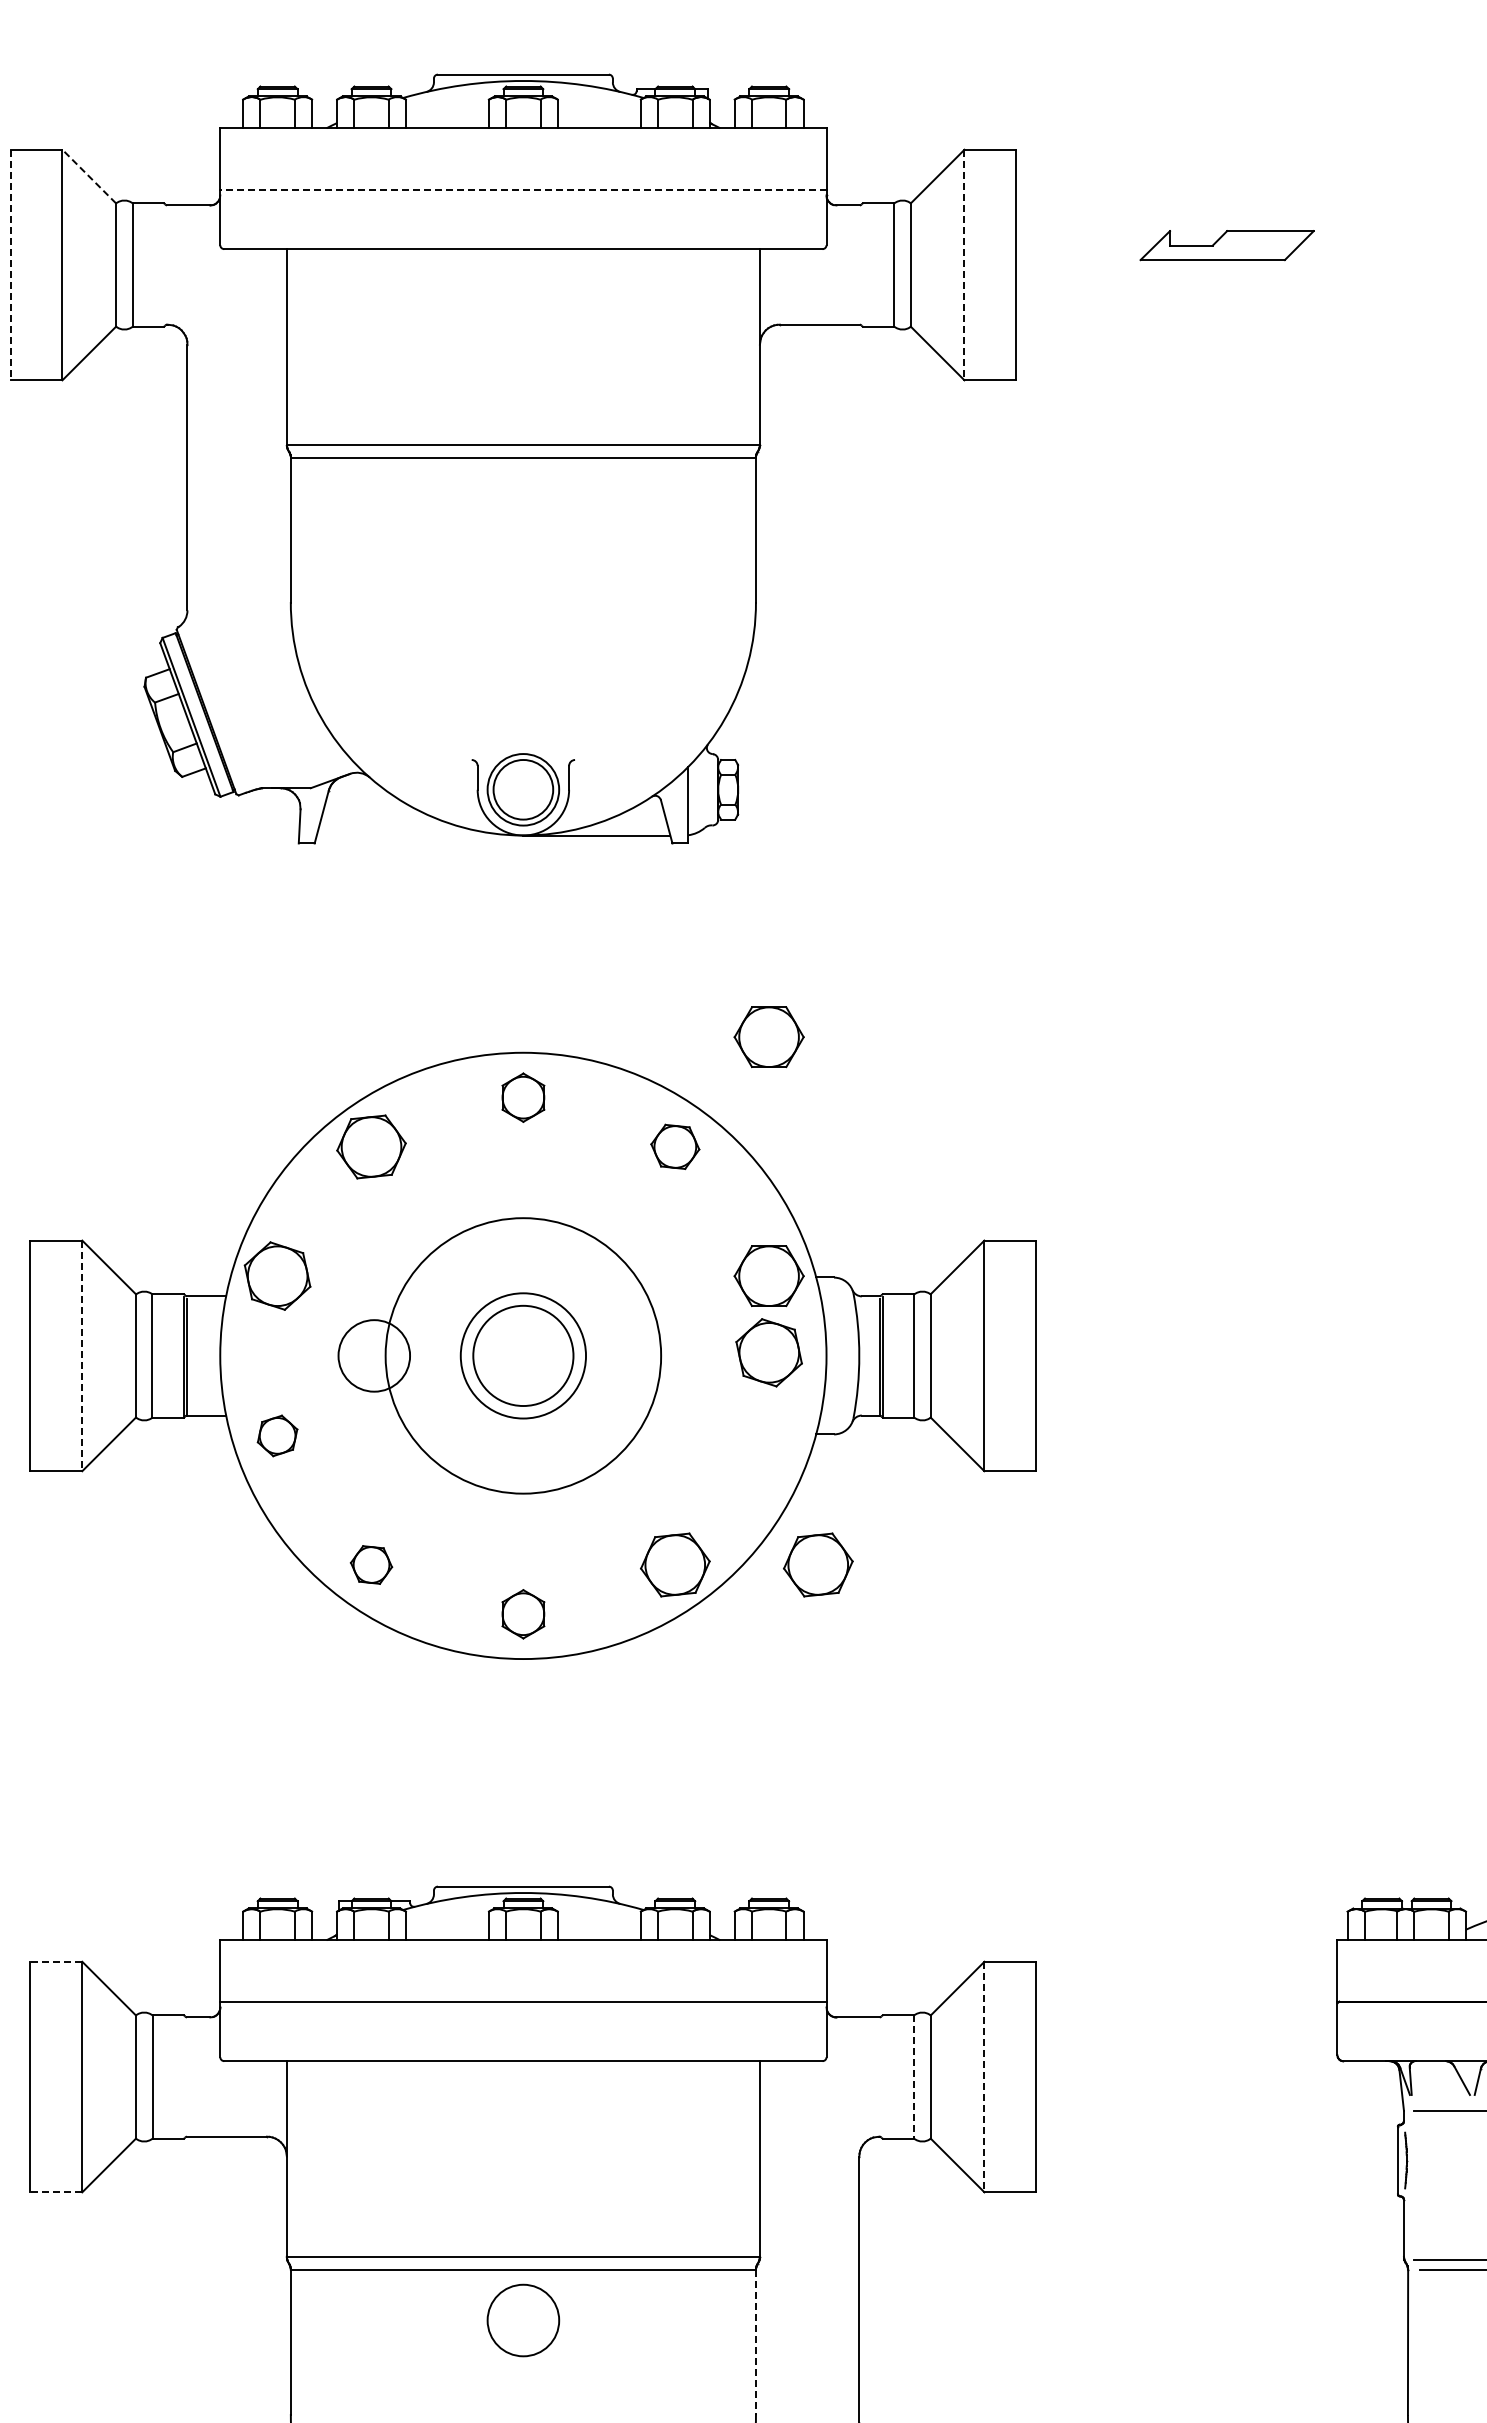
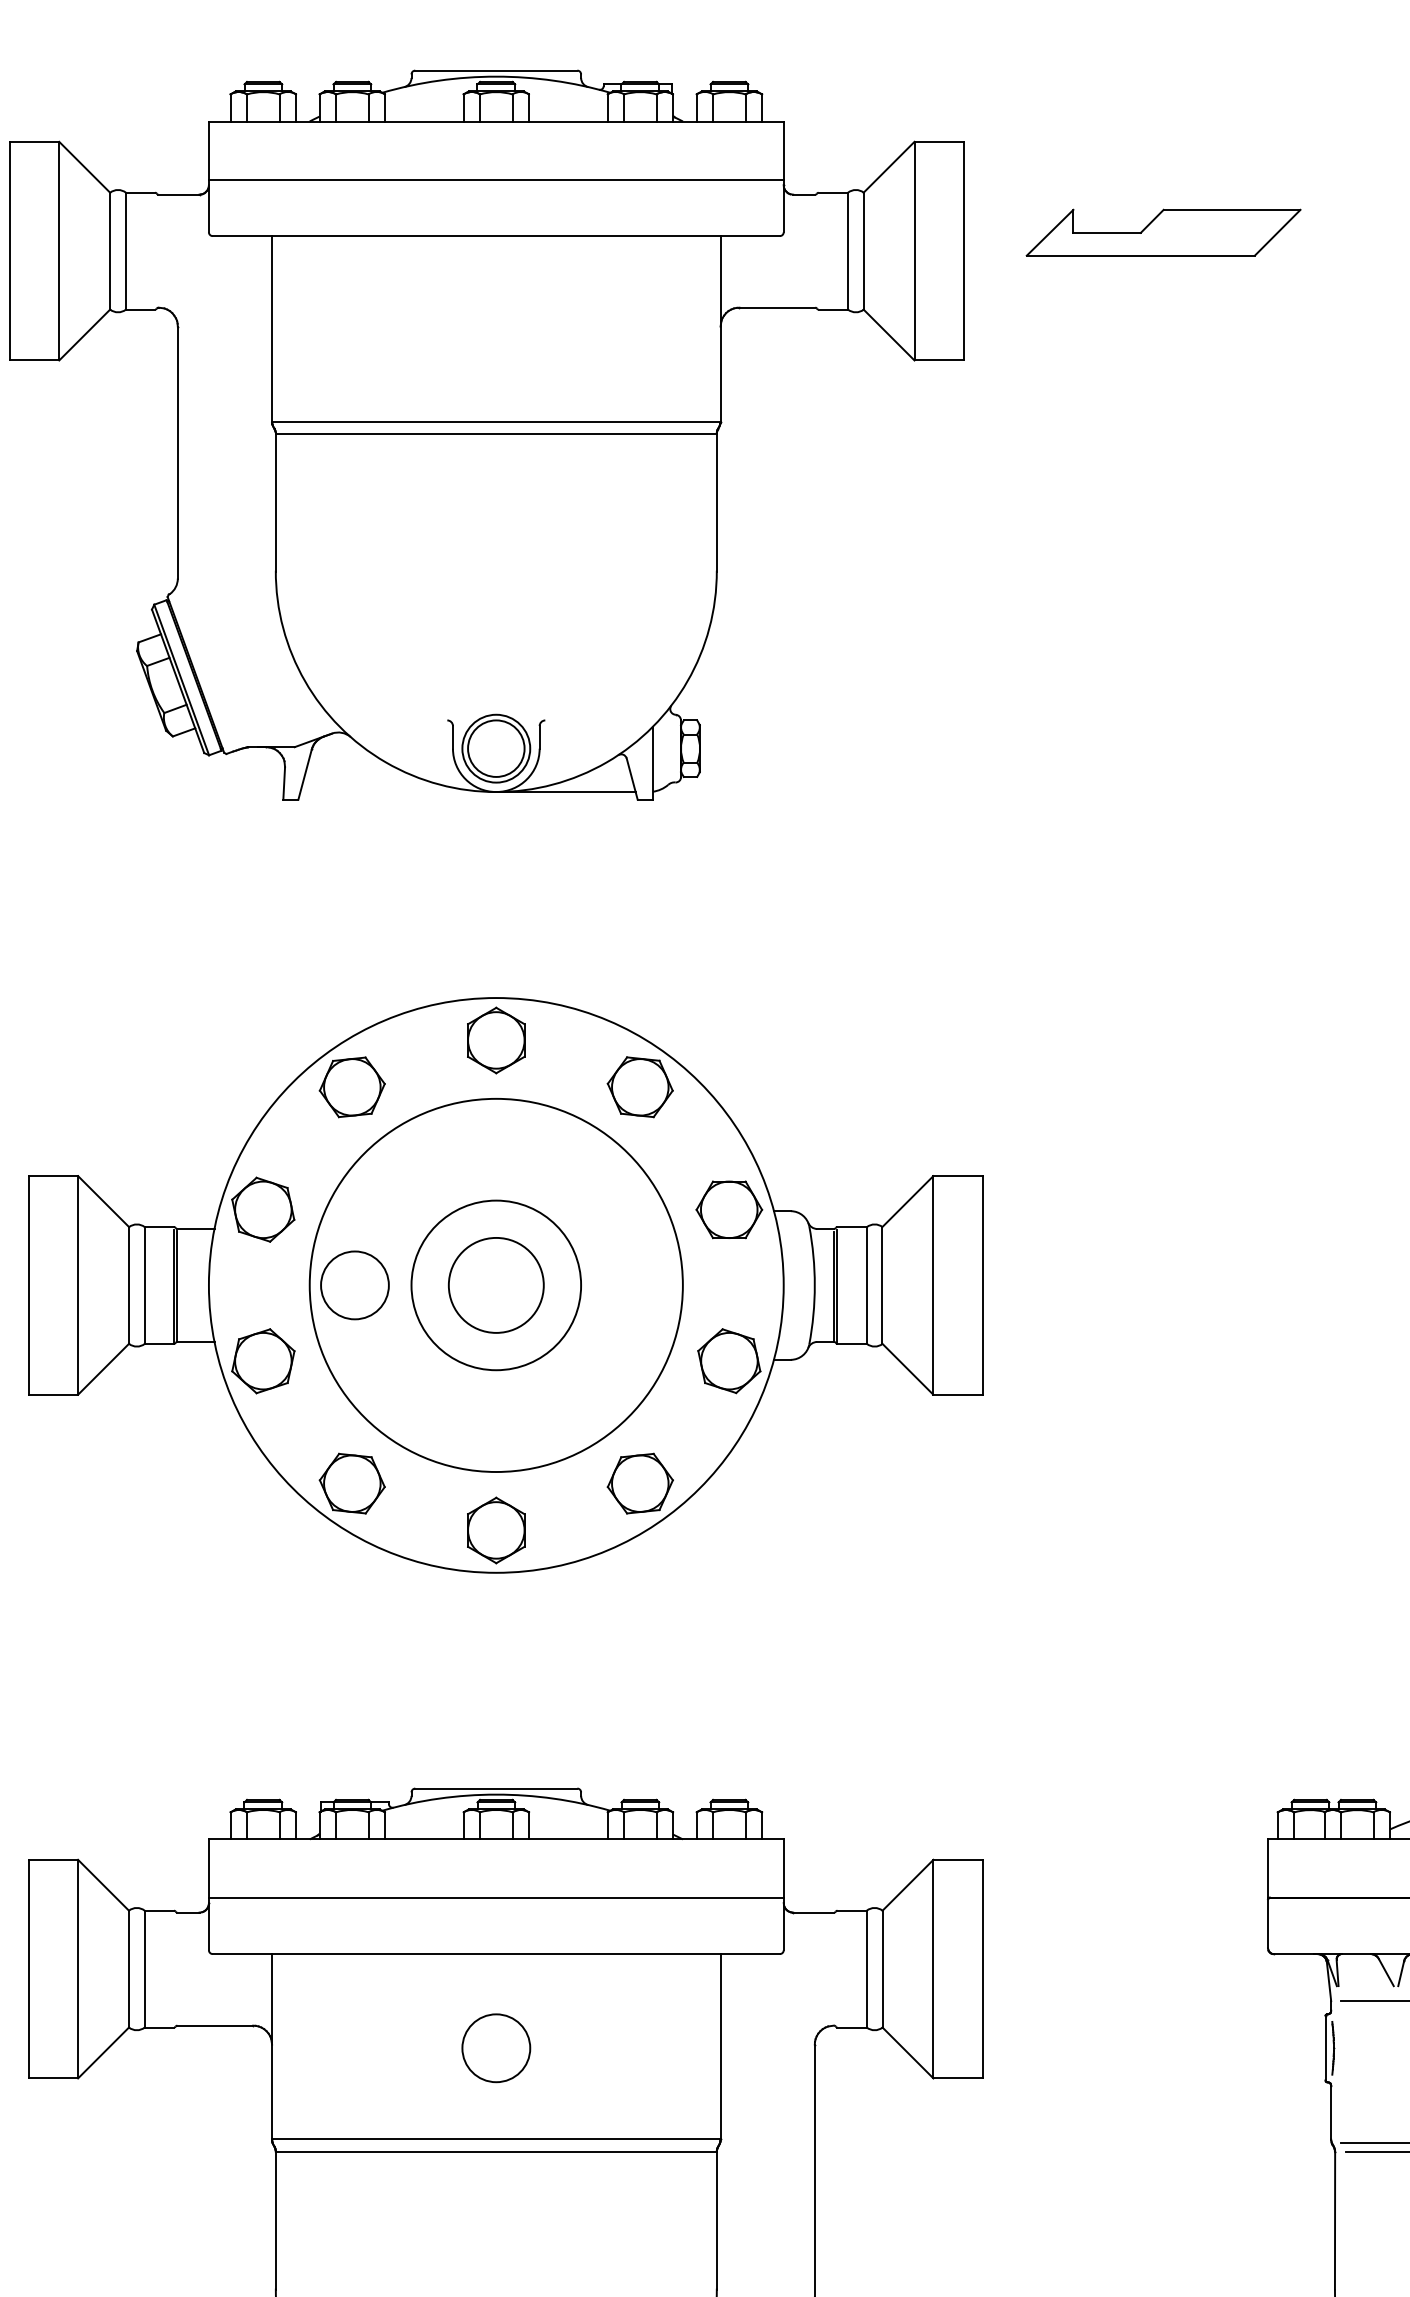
line: (89, 176) -> (84, 167), dashed -> solid
line: (522, 189) -> (495, 179), dashed -> solid
part: (1226, 245) -> (1162, 232), size x1.67
line: (10, 265) -> (10, 251), dashed -> solid
line: (964, 265) -> (914, 251), dashed -> solid
part: (768, 1037) -> (728, 983), removed
part: (523, 1097) -> (496, 1040), size x1.43
part: (675, 1146) -> (640, 1086), size x1.43
part: (768, 1352) -> (728, 1360), moved
circle: (522, 1355) -> (495, 1285), size x1.43
circle: (523, 1355) -> (496, 1285), size x1.43
line: (82, 1356) -> (78, 1285), dashed -> solid
part: (277, 1435) -> (263, 1360), size x1.67
part: (371, 1564) -> (352, 1483), size x1.67
part: (818, 1564) -> (776, 1483), removed
part: (523, 1613) -> (496, 1529), size x1.43
line: (56, 1961) -> (53, 1859), dashed -> solid
line: (914, 2077) -> (867, 1969), dashed -> solid
line: (984, 2077) -> (933, 1969), dashed -> solid
line: (56, 2192) -> (53, 2078), dashed -> solid
circle: (523, 2320) -> (496, 2048), moved
line: (755, 2342) -> (716, 2220), dashed -> solid

